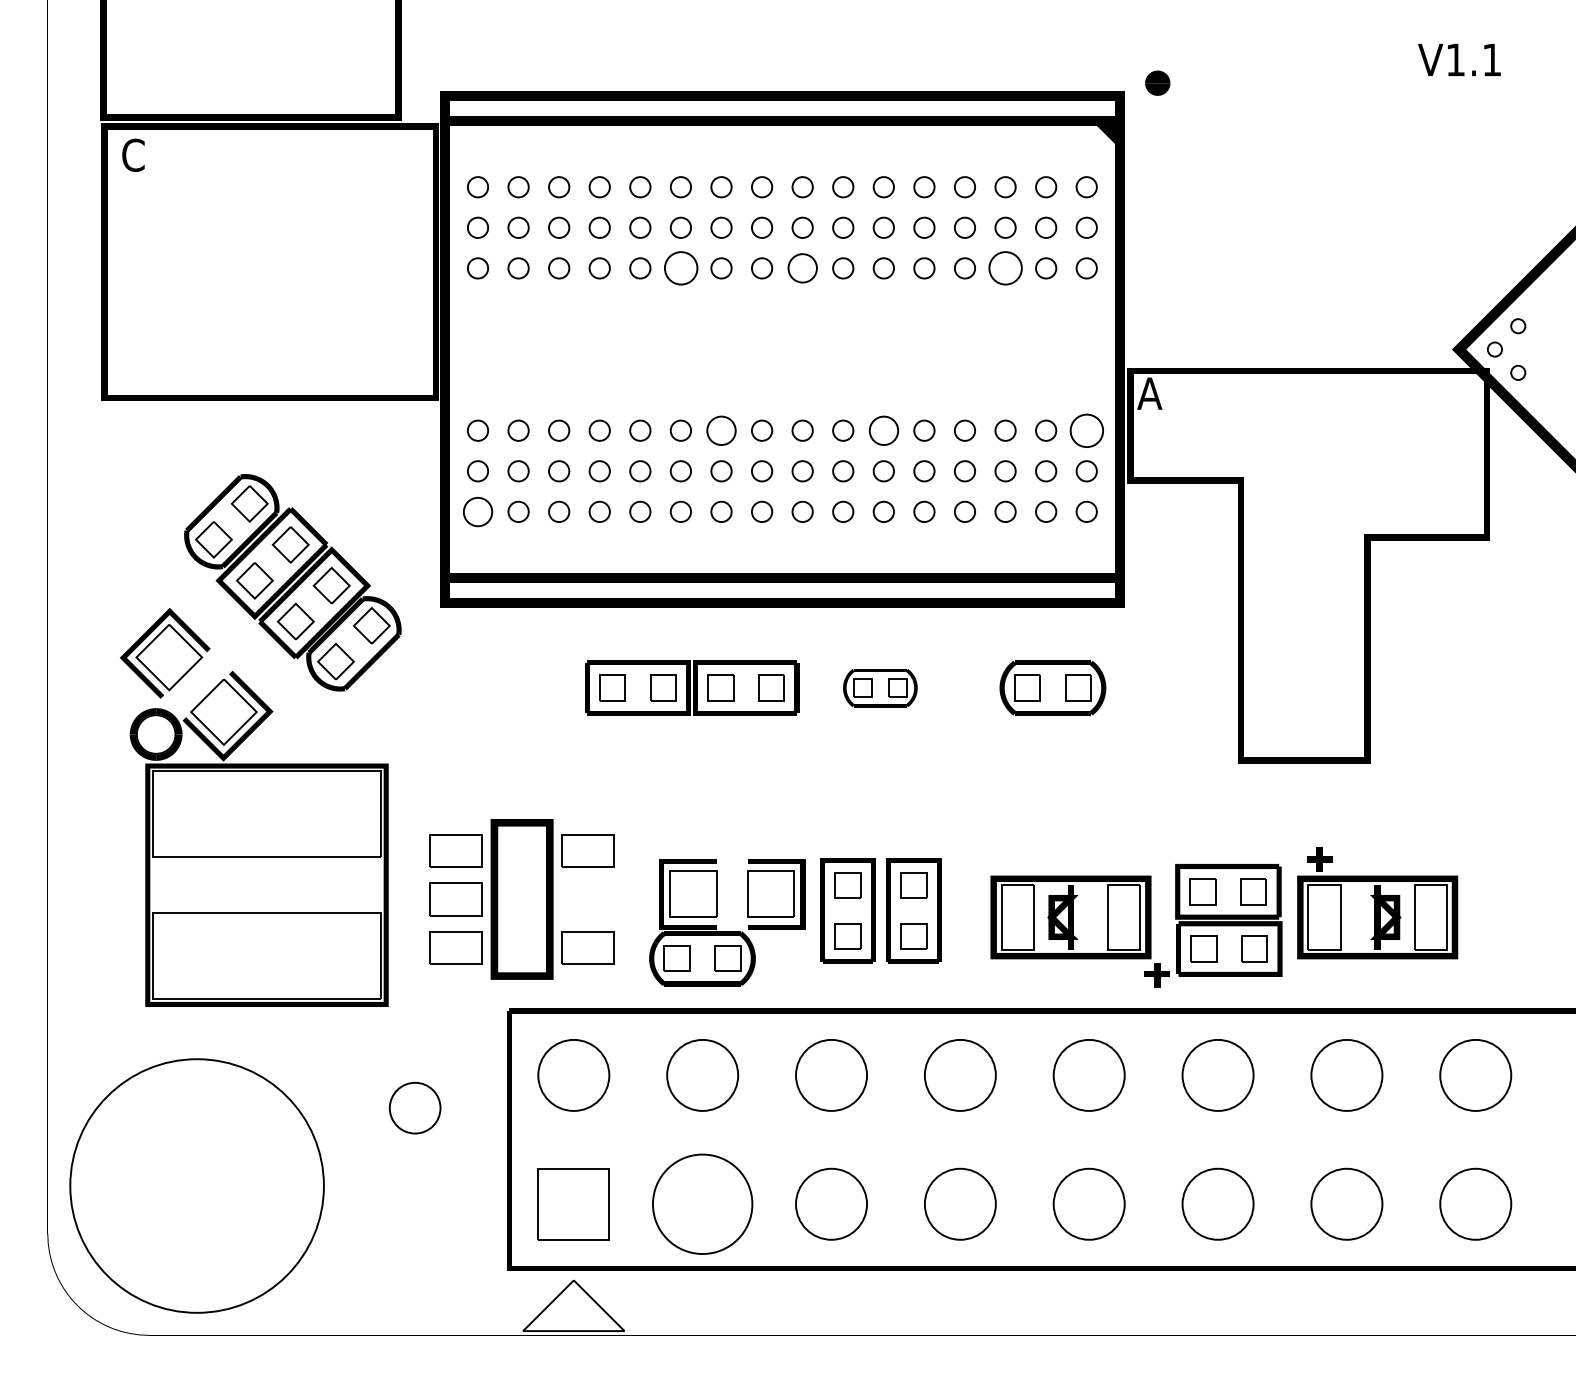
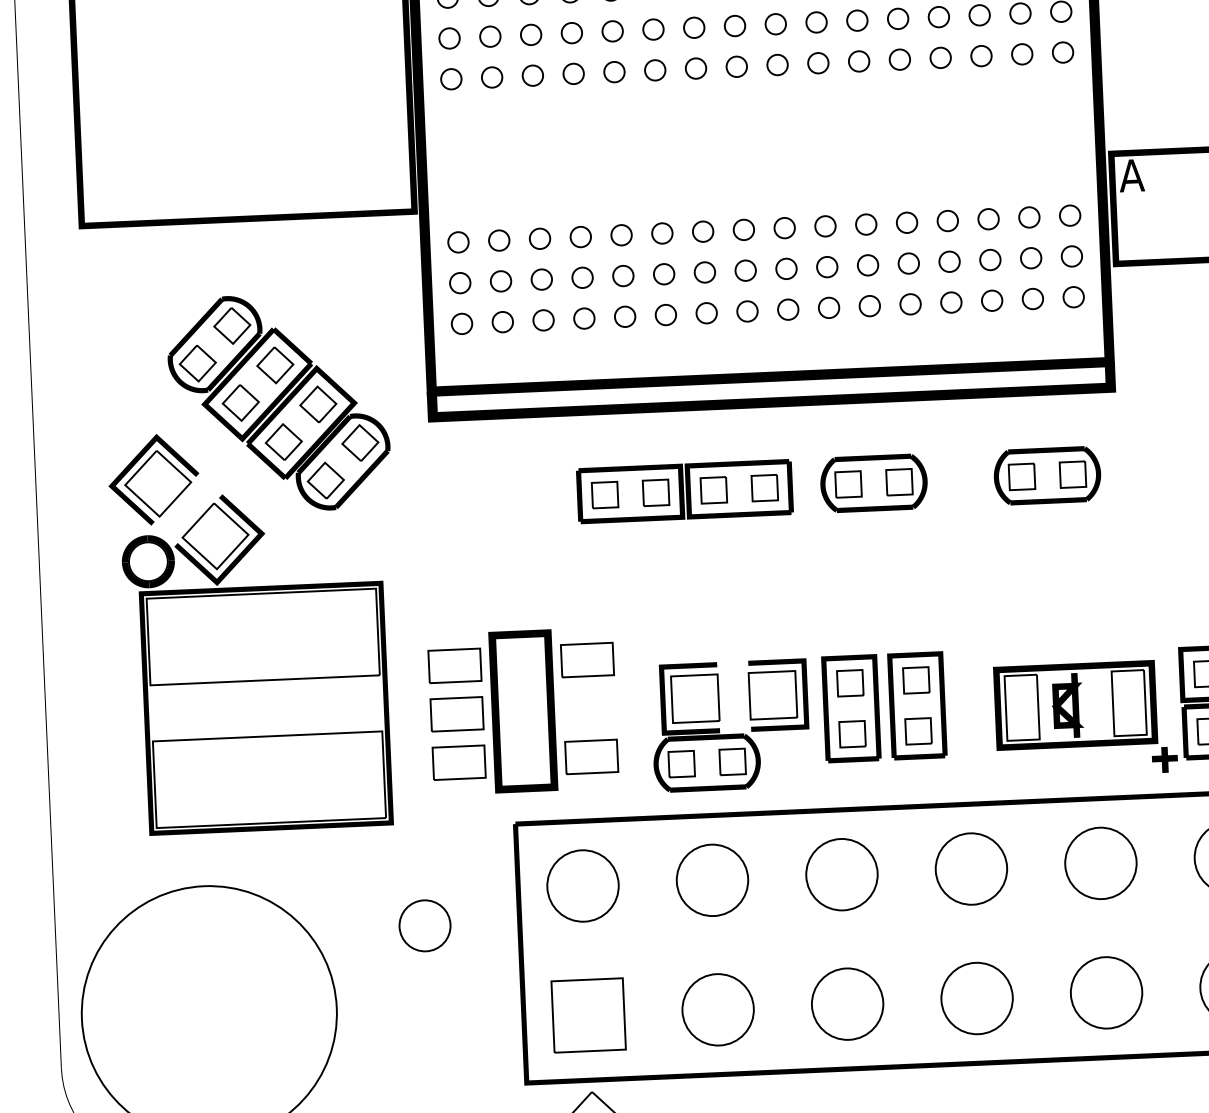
circle: (680, 268) -> (654, 70), size x0.62
circle: (802, 268) -> (777, 65), size x0.71
circle: (1005, 268) -> (981, 56), size x0.62
circle: (721, 430) -> (703, 231), size x0.71
circle: (883, 430) -> (865, 224), size x0.71
circle: (1086, 430) -> (1069, 215), size x0.62
circle: (477, 511) -> (461, 323), size x0.71
part: (880, 687) -> (874, 482), size x1.43
circle: (702, 1203) -> (717, 1009), size x0.71

